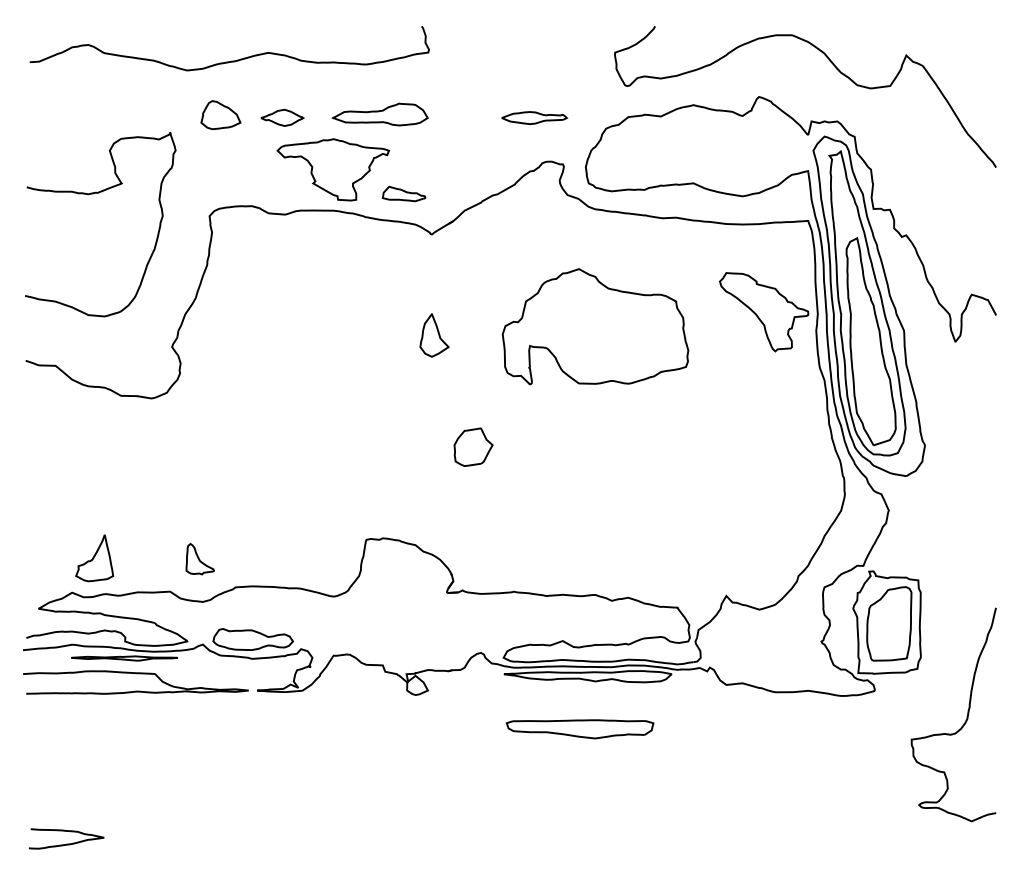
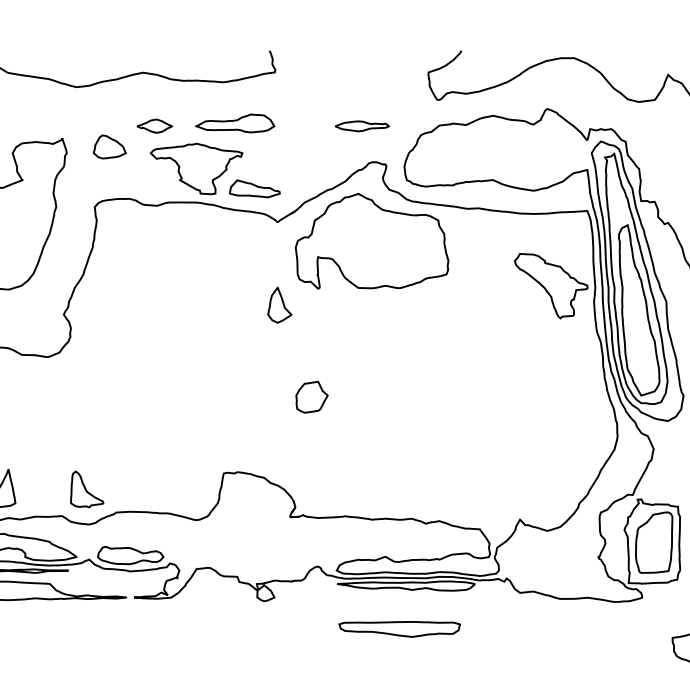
part: (220, 115) -> (109, 147), moved
part: (403, 193) -> (254, 188), size x1.43
part: (595, 326) -> (372, 241), moved
part: (199, 558) -> (86, 488), size x1.43

